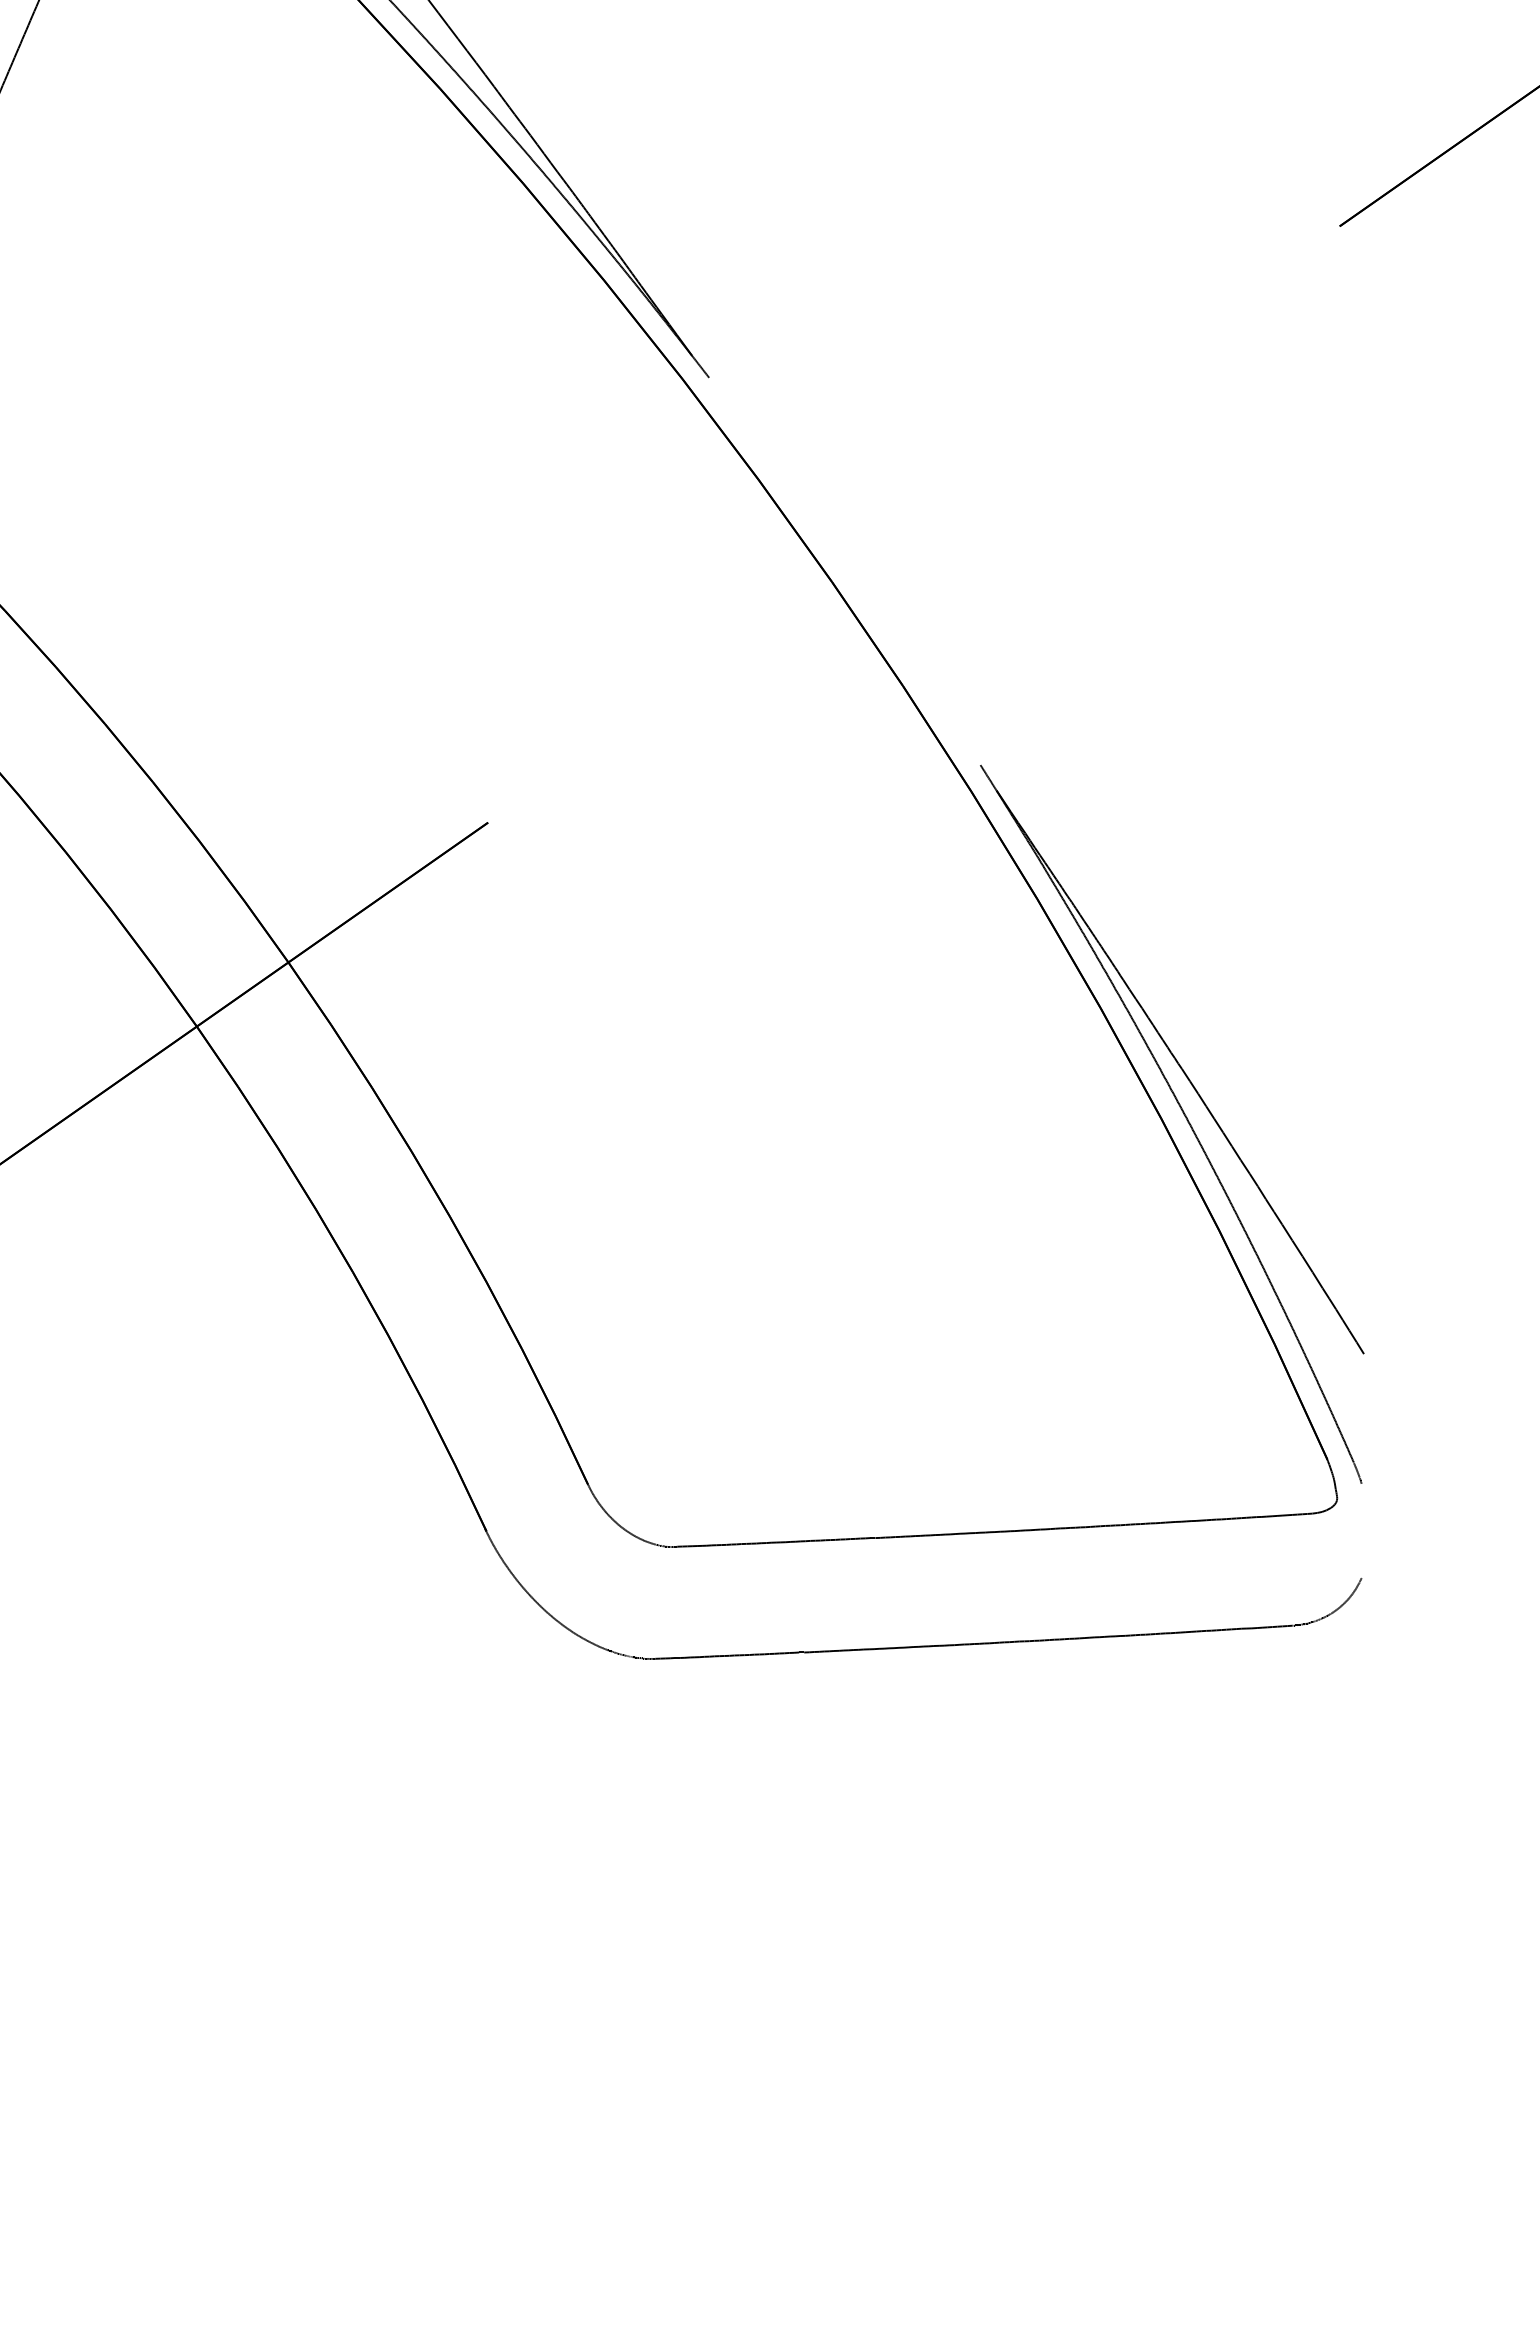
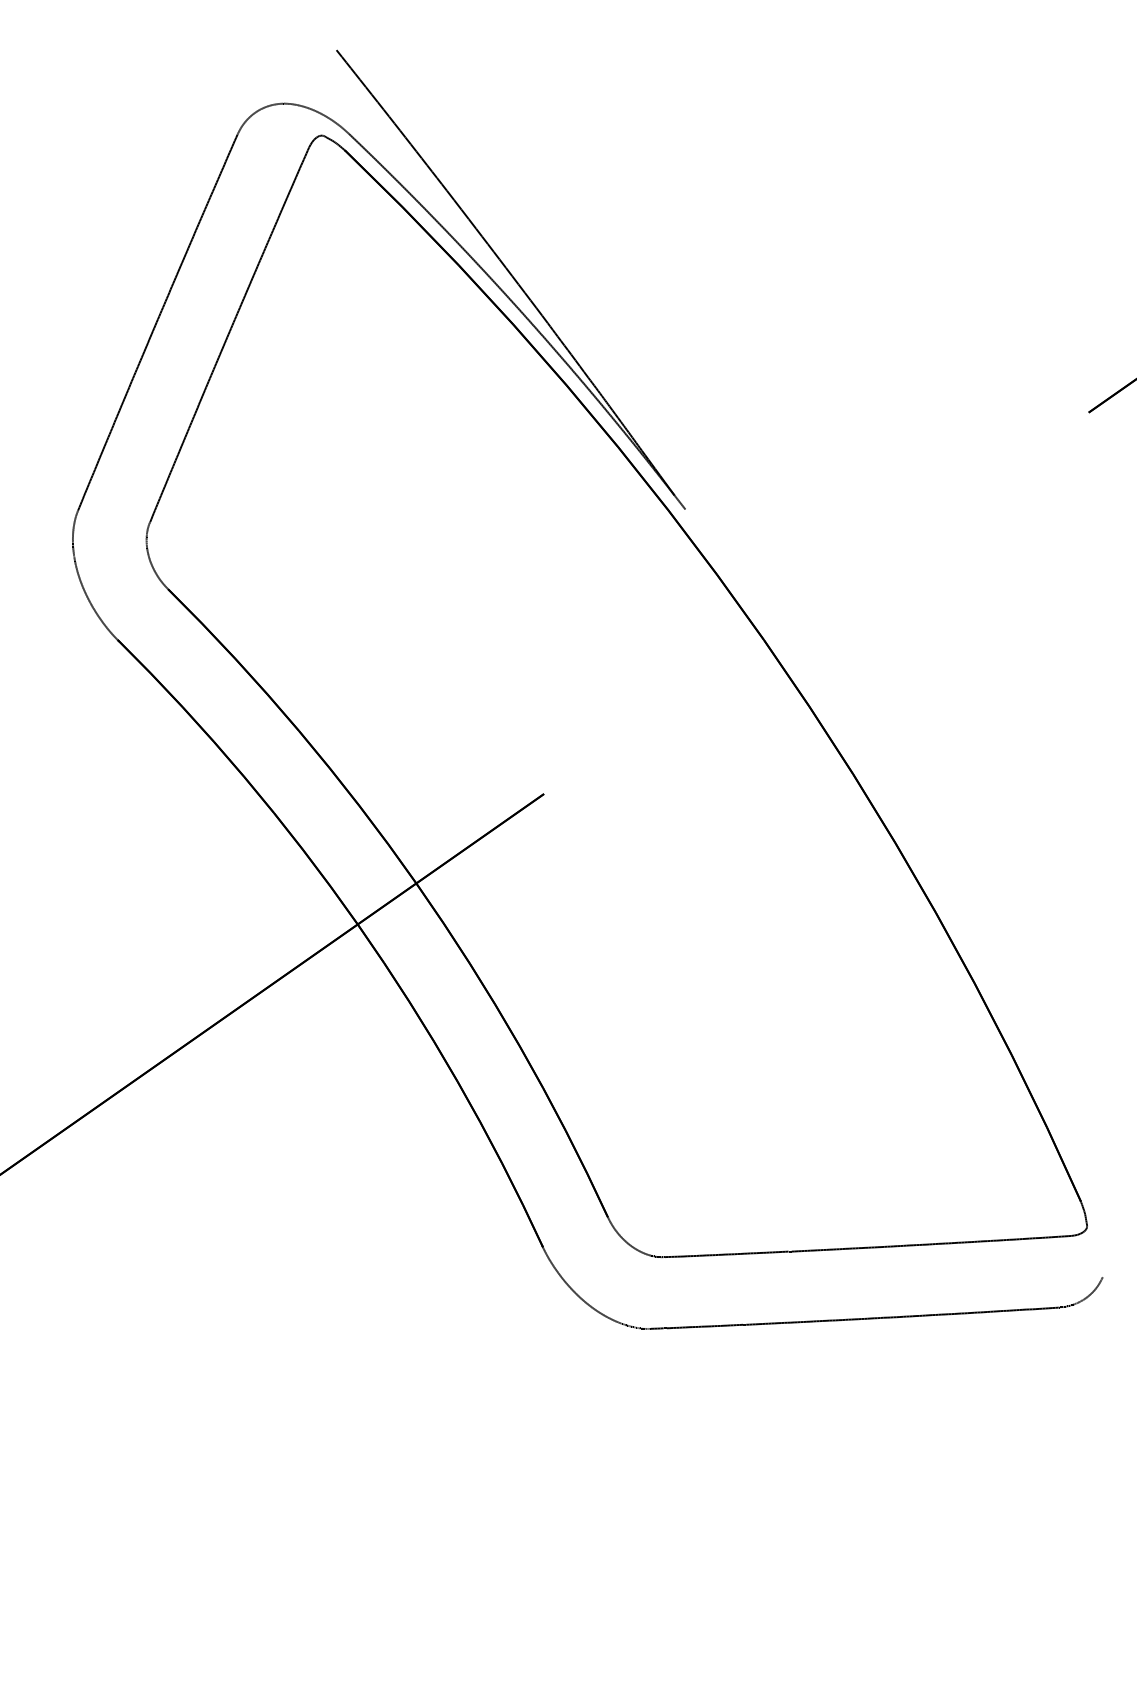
part: (1182, 1115) -> (988, 981), removed

